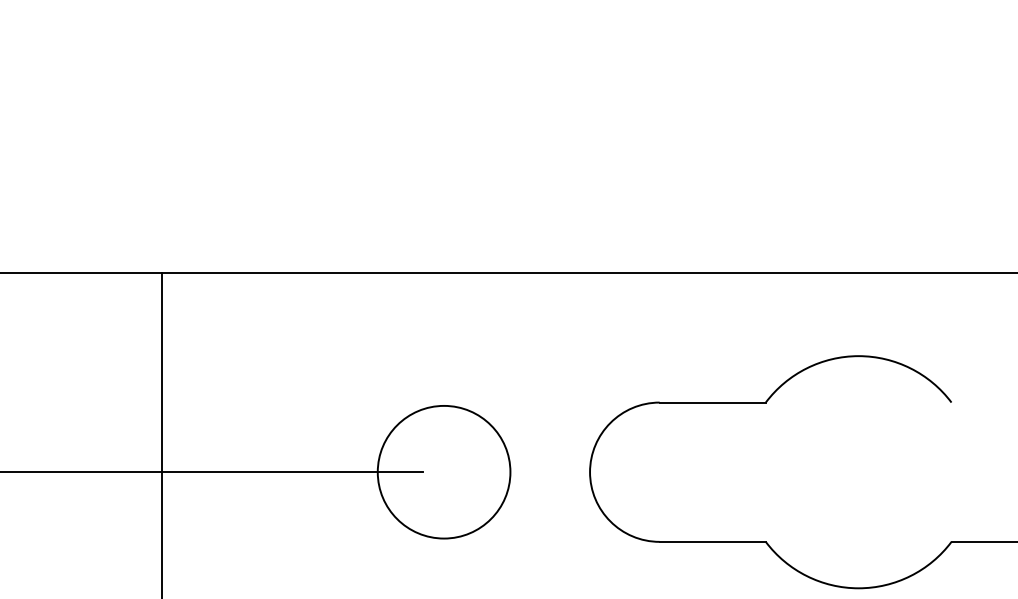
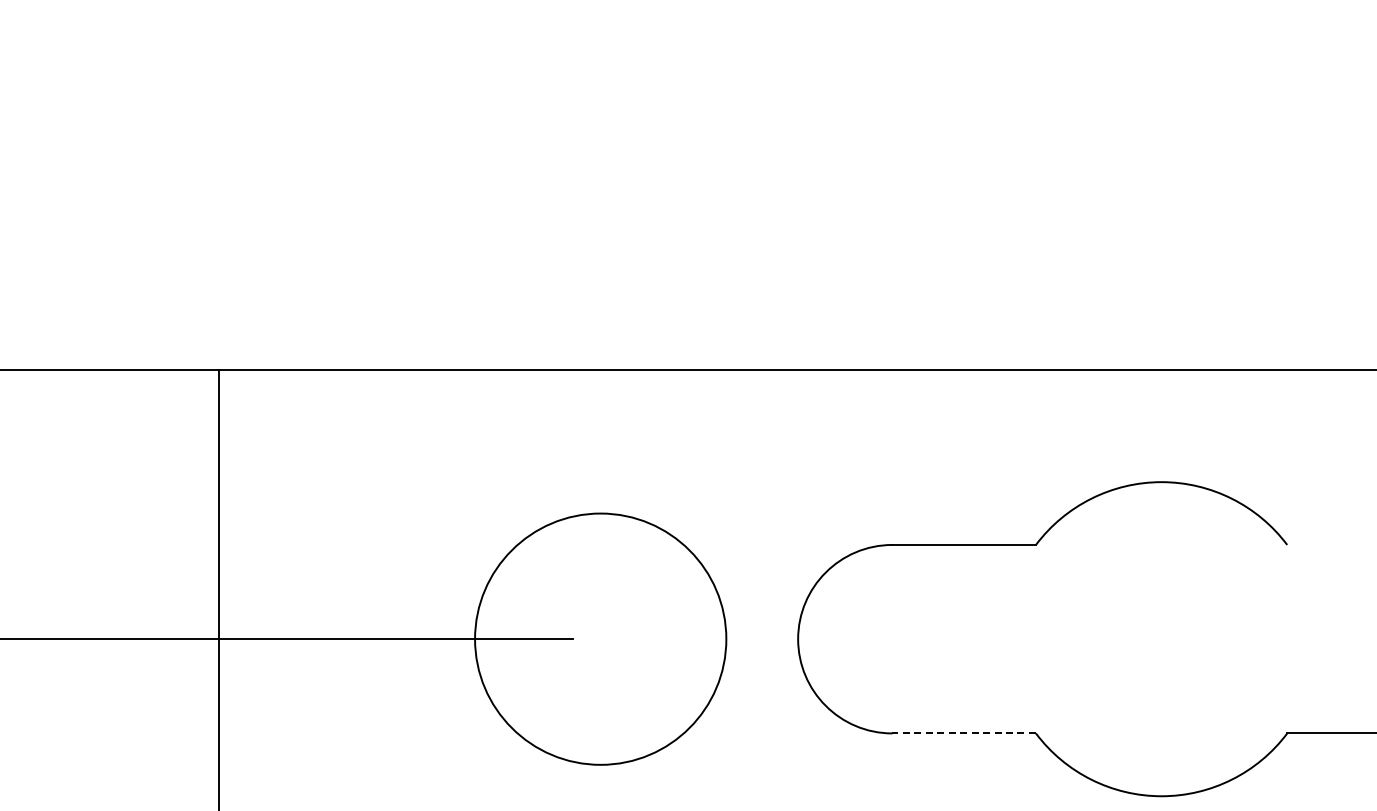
circle: (443, 471) -> (600, 638), size x1.4
line: (712, 541) -> (964, 733), solid -> dashed

